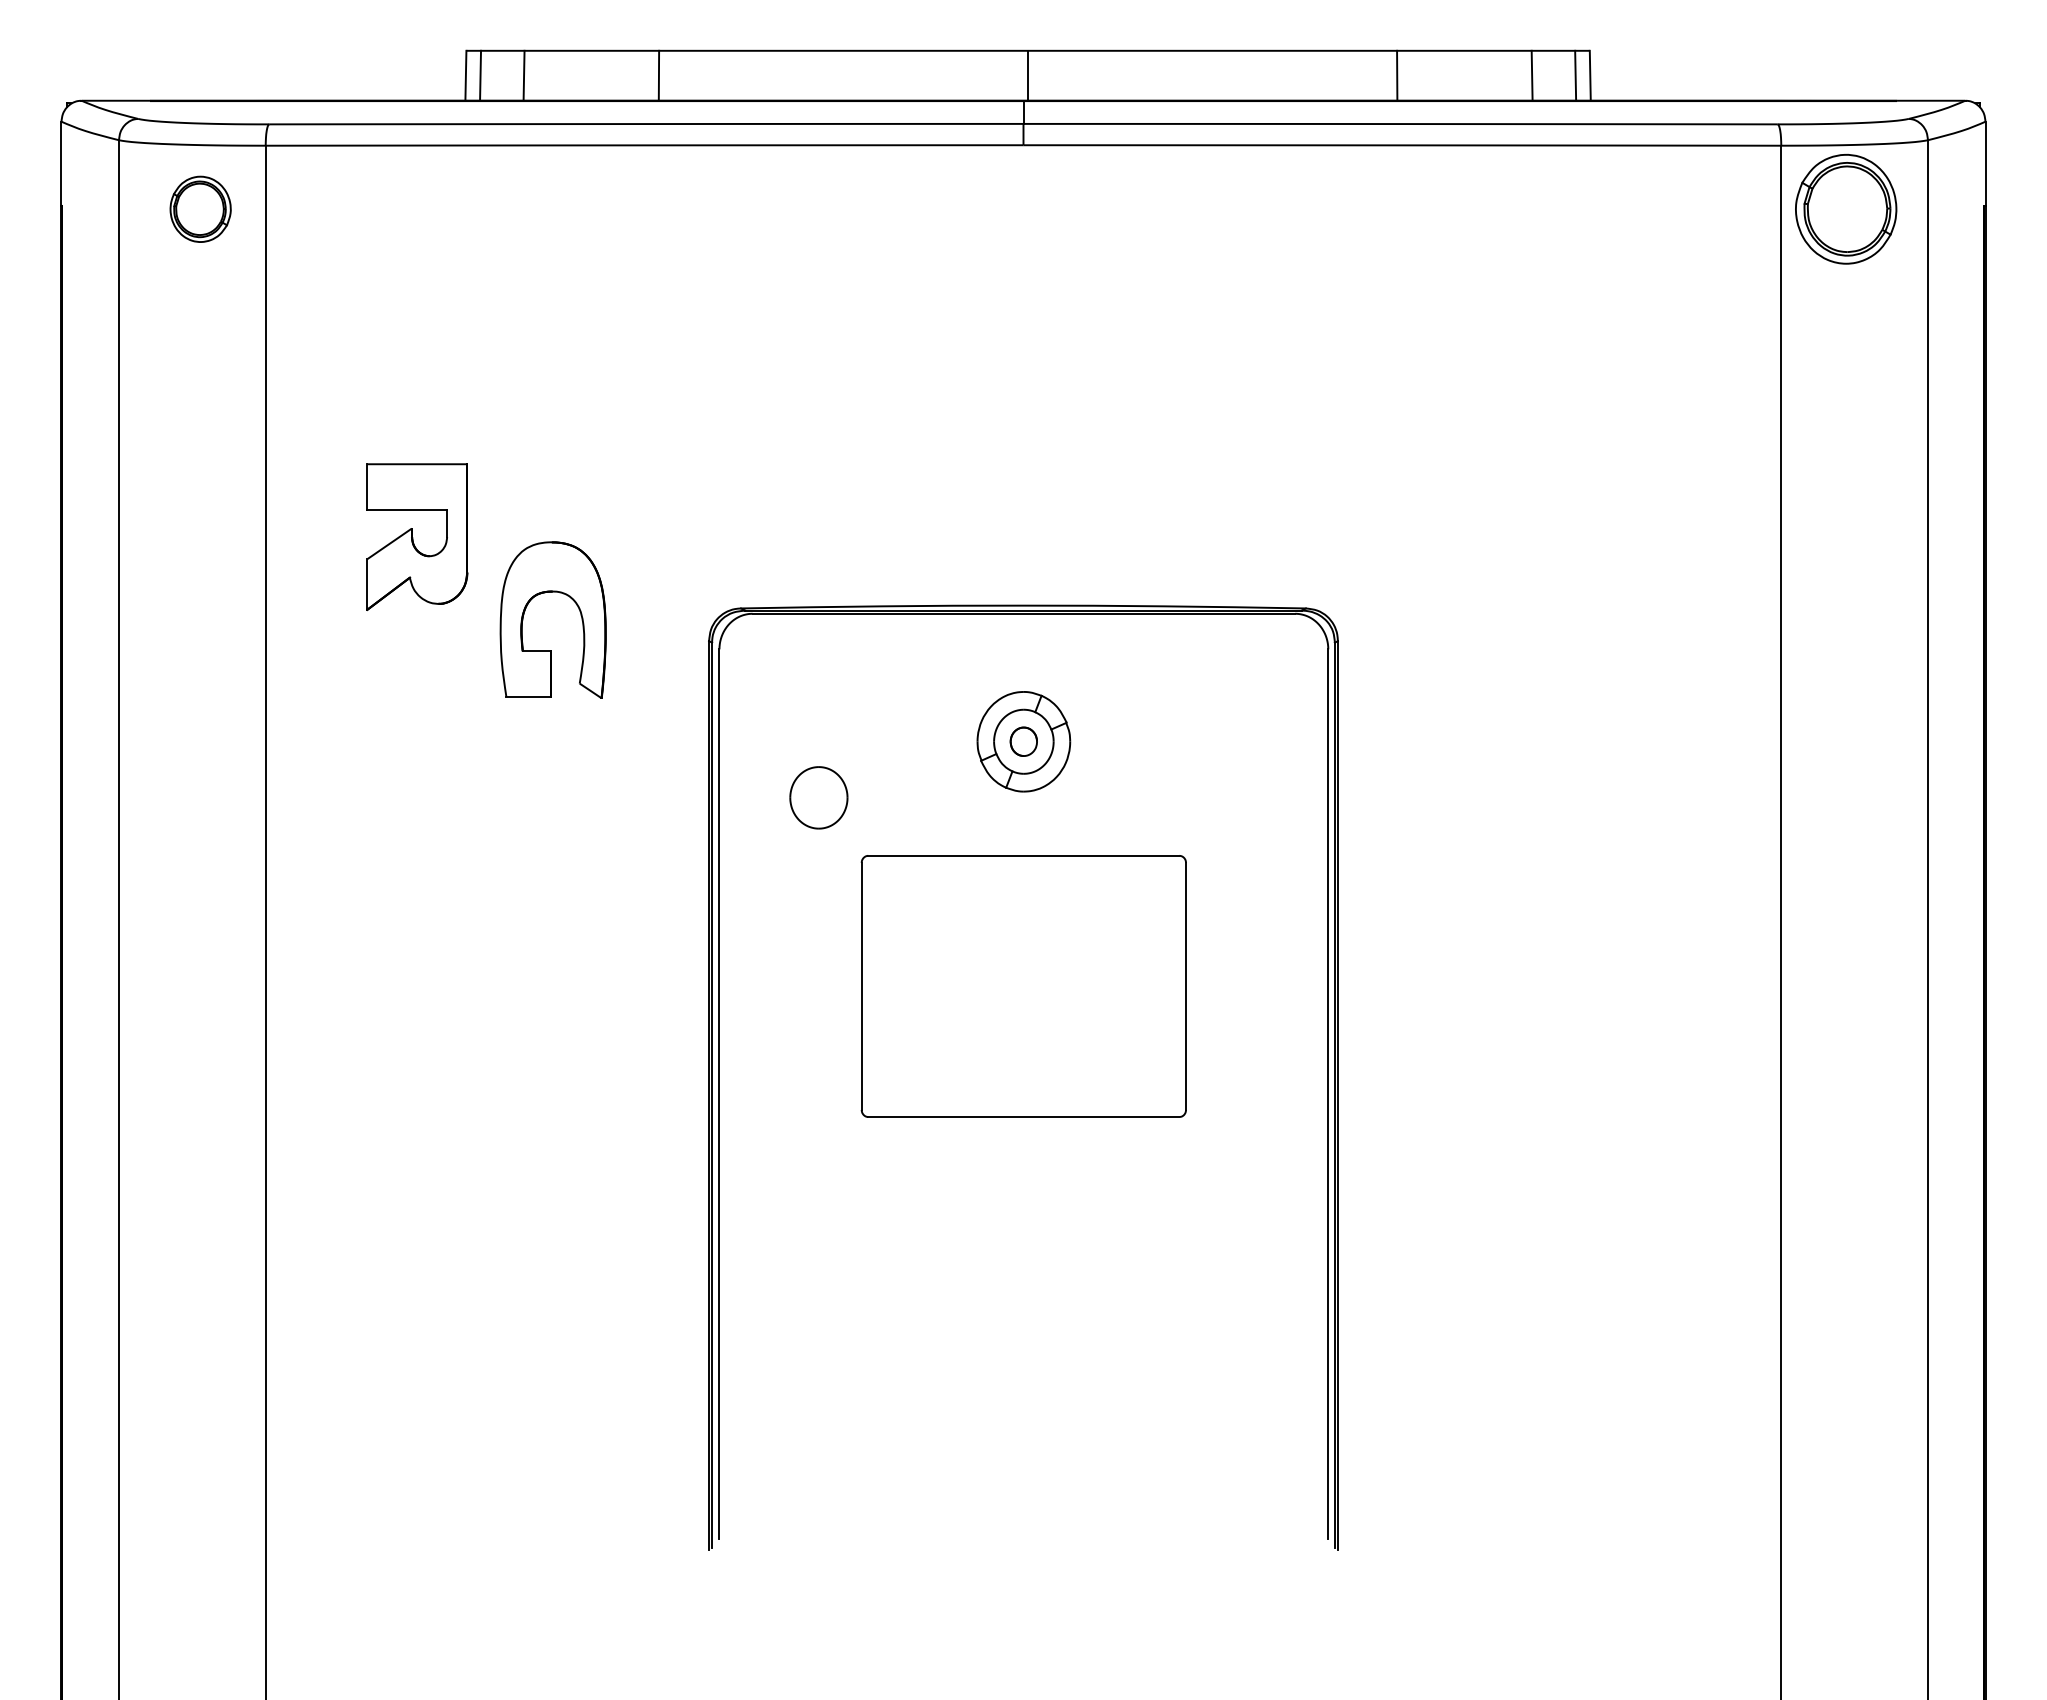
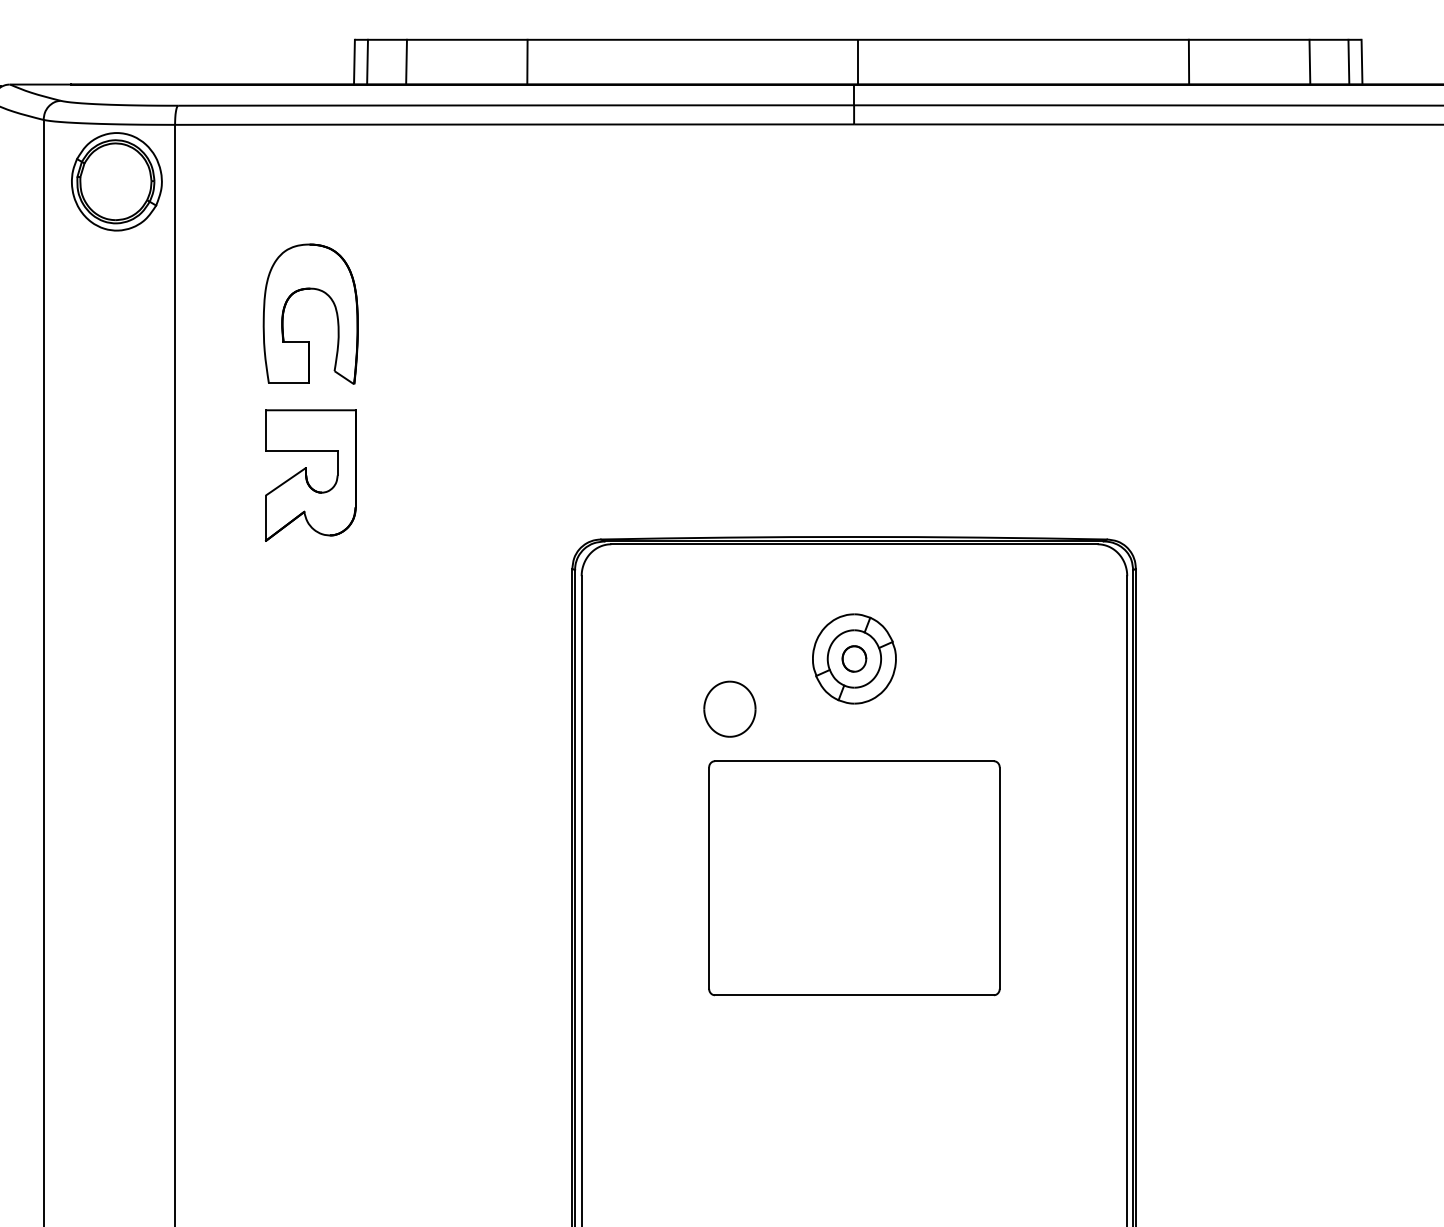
part: (200, 209) -> (116, 182), size x1.67
part: (545, 593) -> (303, 290), moved
part: (818, 797) -> (729, 708), moved

